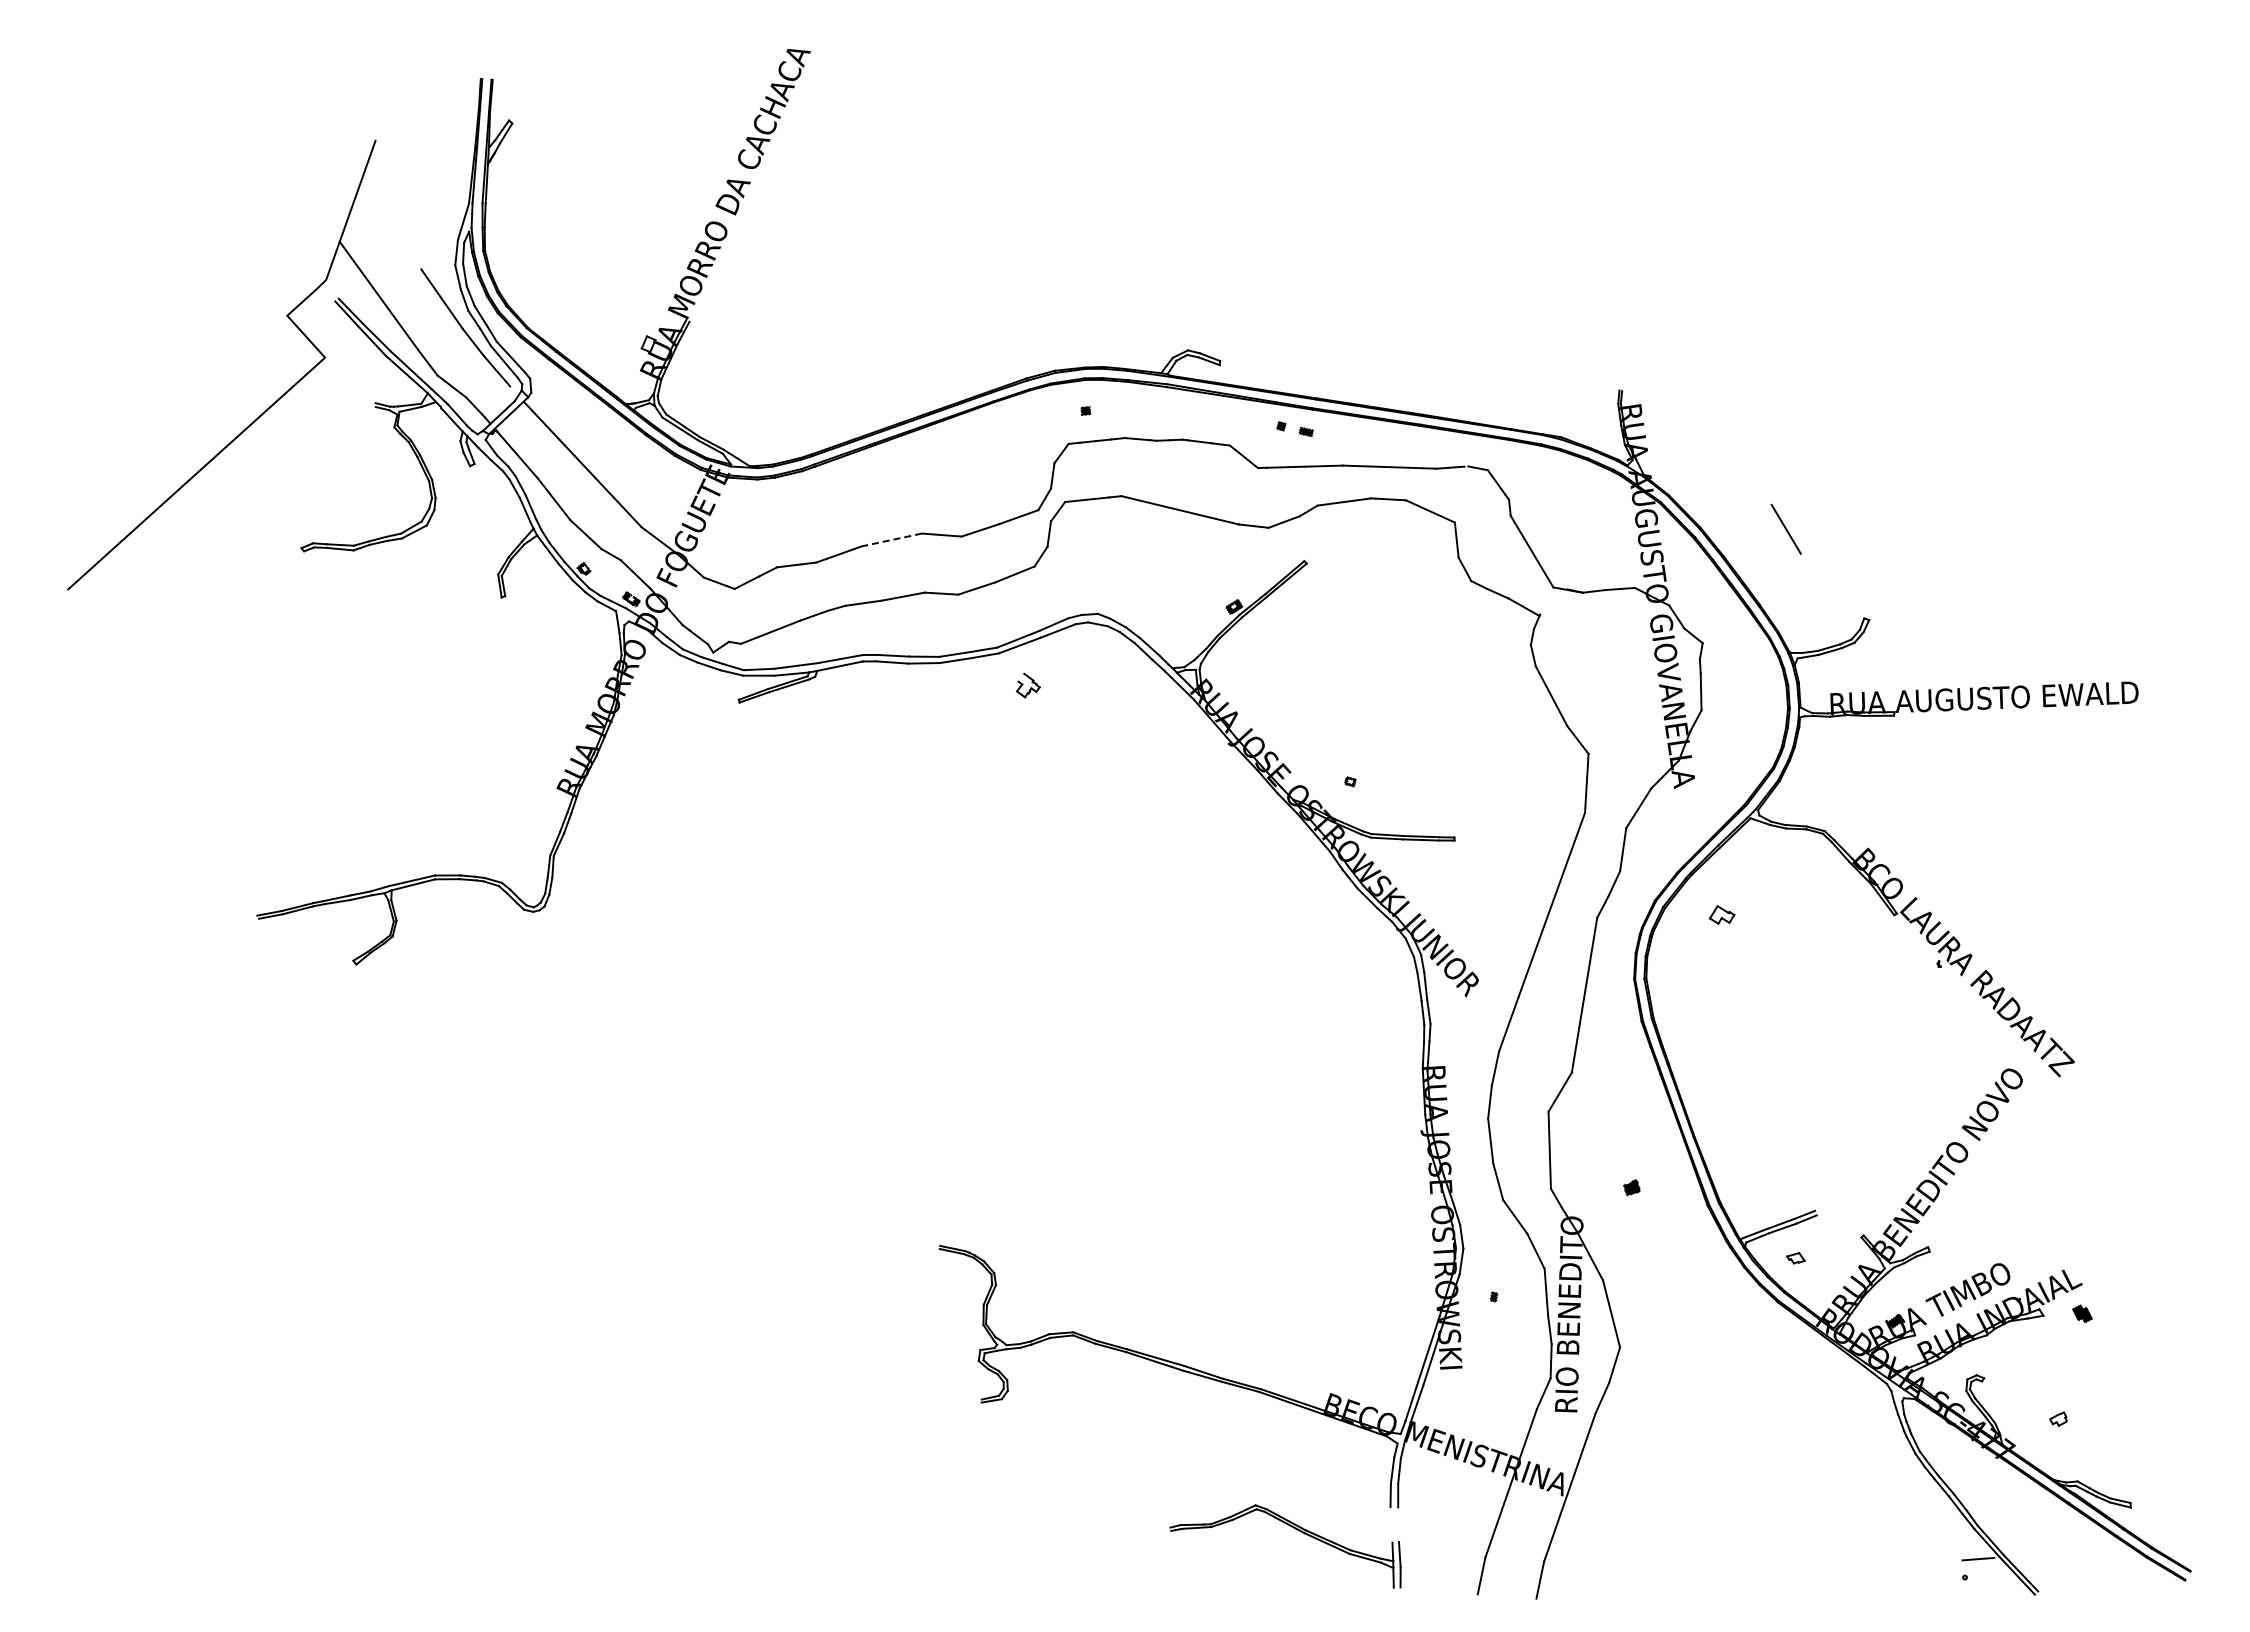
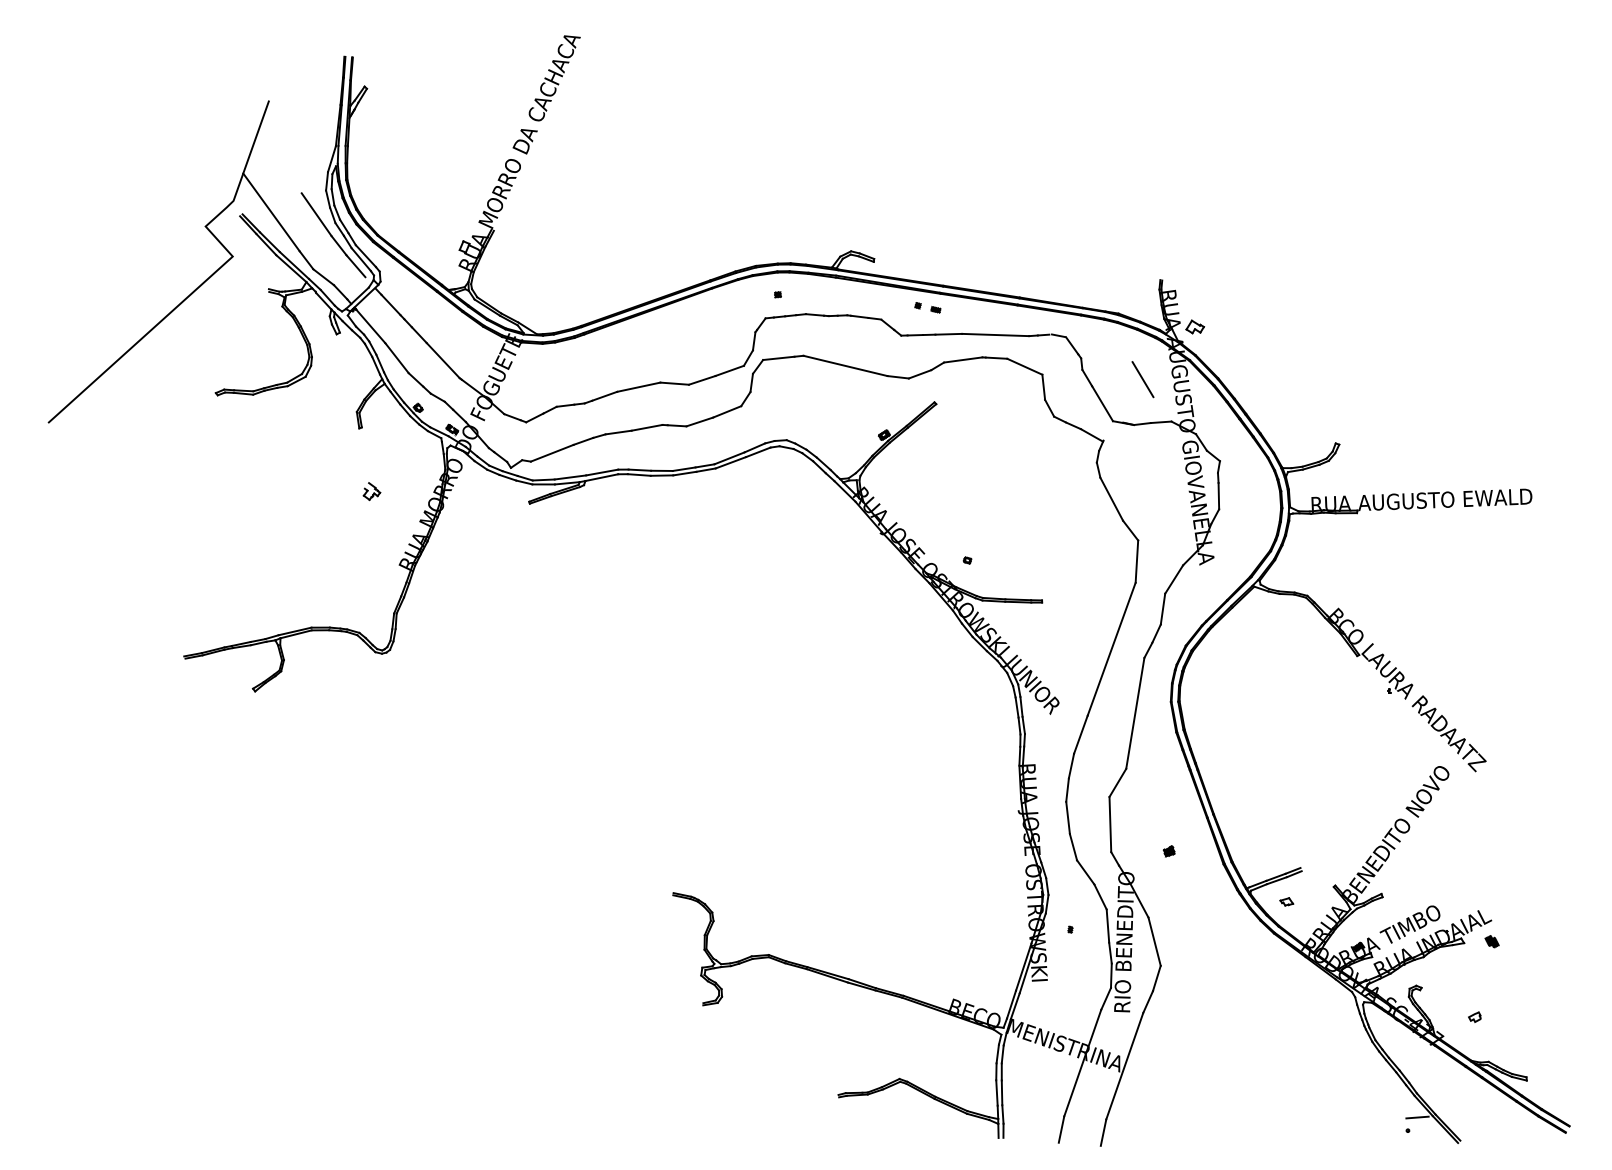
line: (1785, 529) -> (1142, 379), moved
line: (891, 540) -> (638, 387), dashed -> solid
part: (1027, 685) -> (371, 491), moved
part: (1721, 914) -> (1194, 326), moved
line: (1391, 1524) -> (996, 1092), added
line: (1398, 1524) -> (1001, 1092), added

